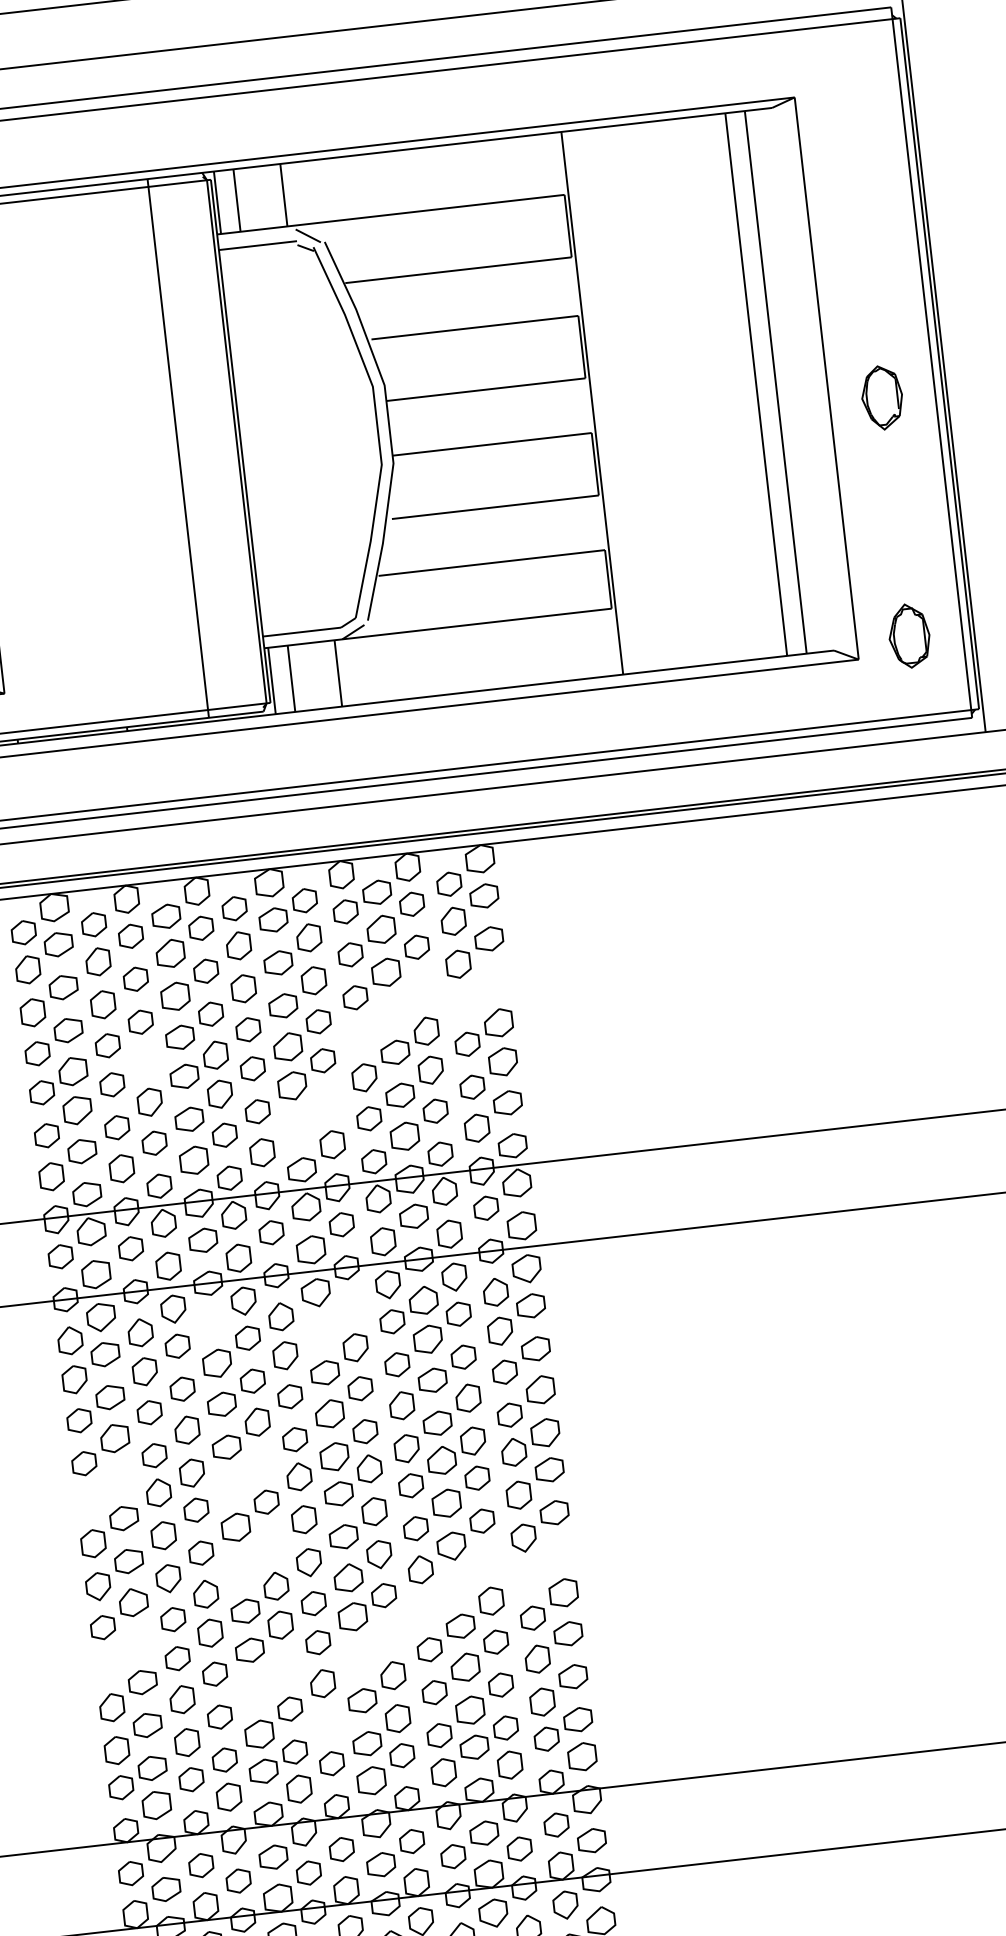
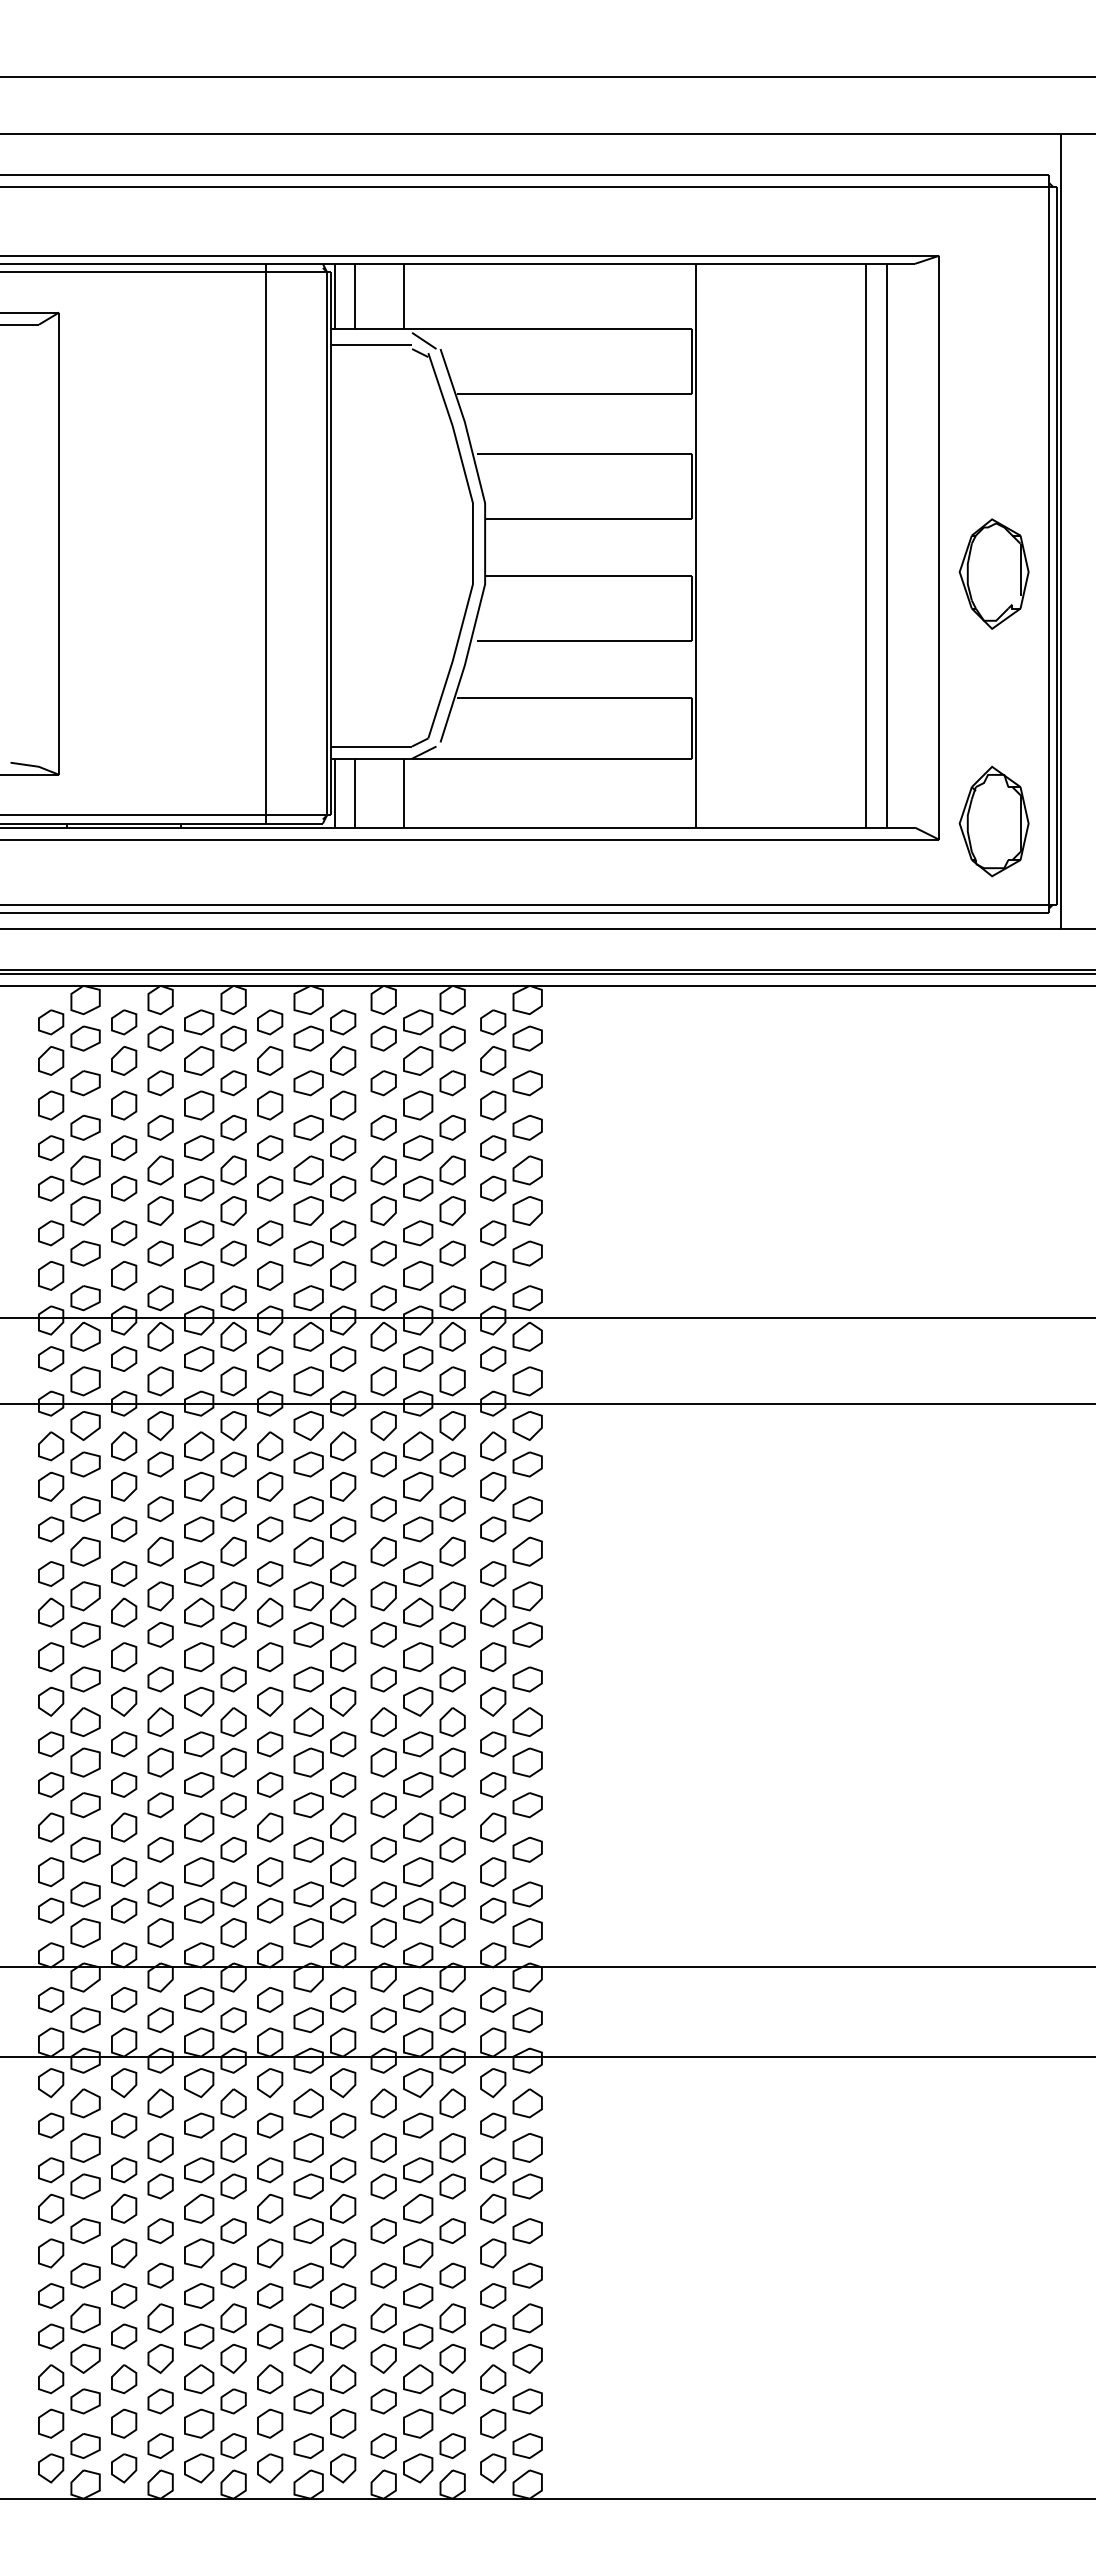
part: (881, 397) -> (993, 573), size x1.67
part: (908, 636) -> (993, 821), size x1.67
part: (479, 993) -> (511, 1137), added
part: (390, 1014) -> (417, 1149), added
part: (145, 1063) -> (160, 1170), added
part: (311, 1115) -> (324, 1243), added
part: (334, 1318) -> (324, 1454), added
part: (213, 1324) -> (199, 1446), added
part: (245, 1474) -> (215, 1604), added
part: (105, 1491) -> (69, 1604), added
part: (255, 1558) -> (215, 1691), added
part: (544, 1565) -> (511, 1732), added
part: (455, 1585) -> (417, 1742), added
part: (371, 1646) -> (324, 1795), added
part: (123, 1652) -> (69, 1772), added
part: (269, 1680) -> (215, 1817), added
part: (328, 1726) -> (270, 1872), added

